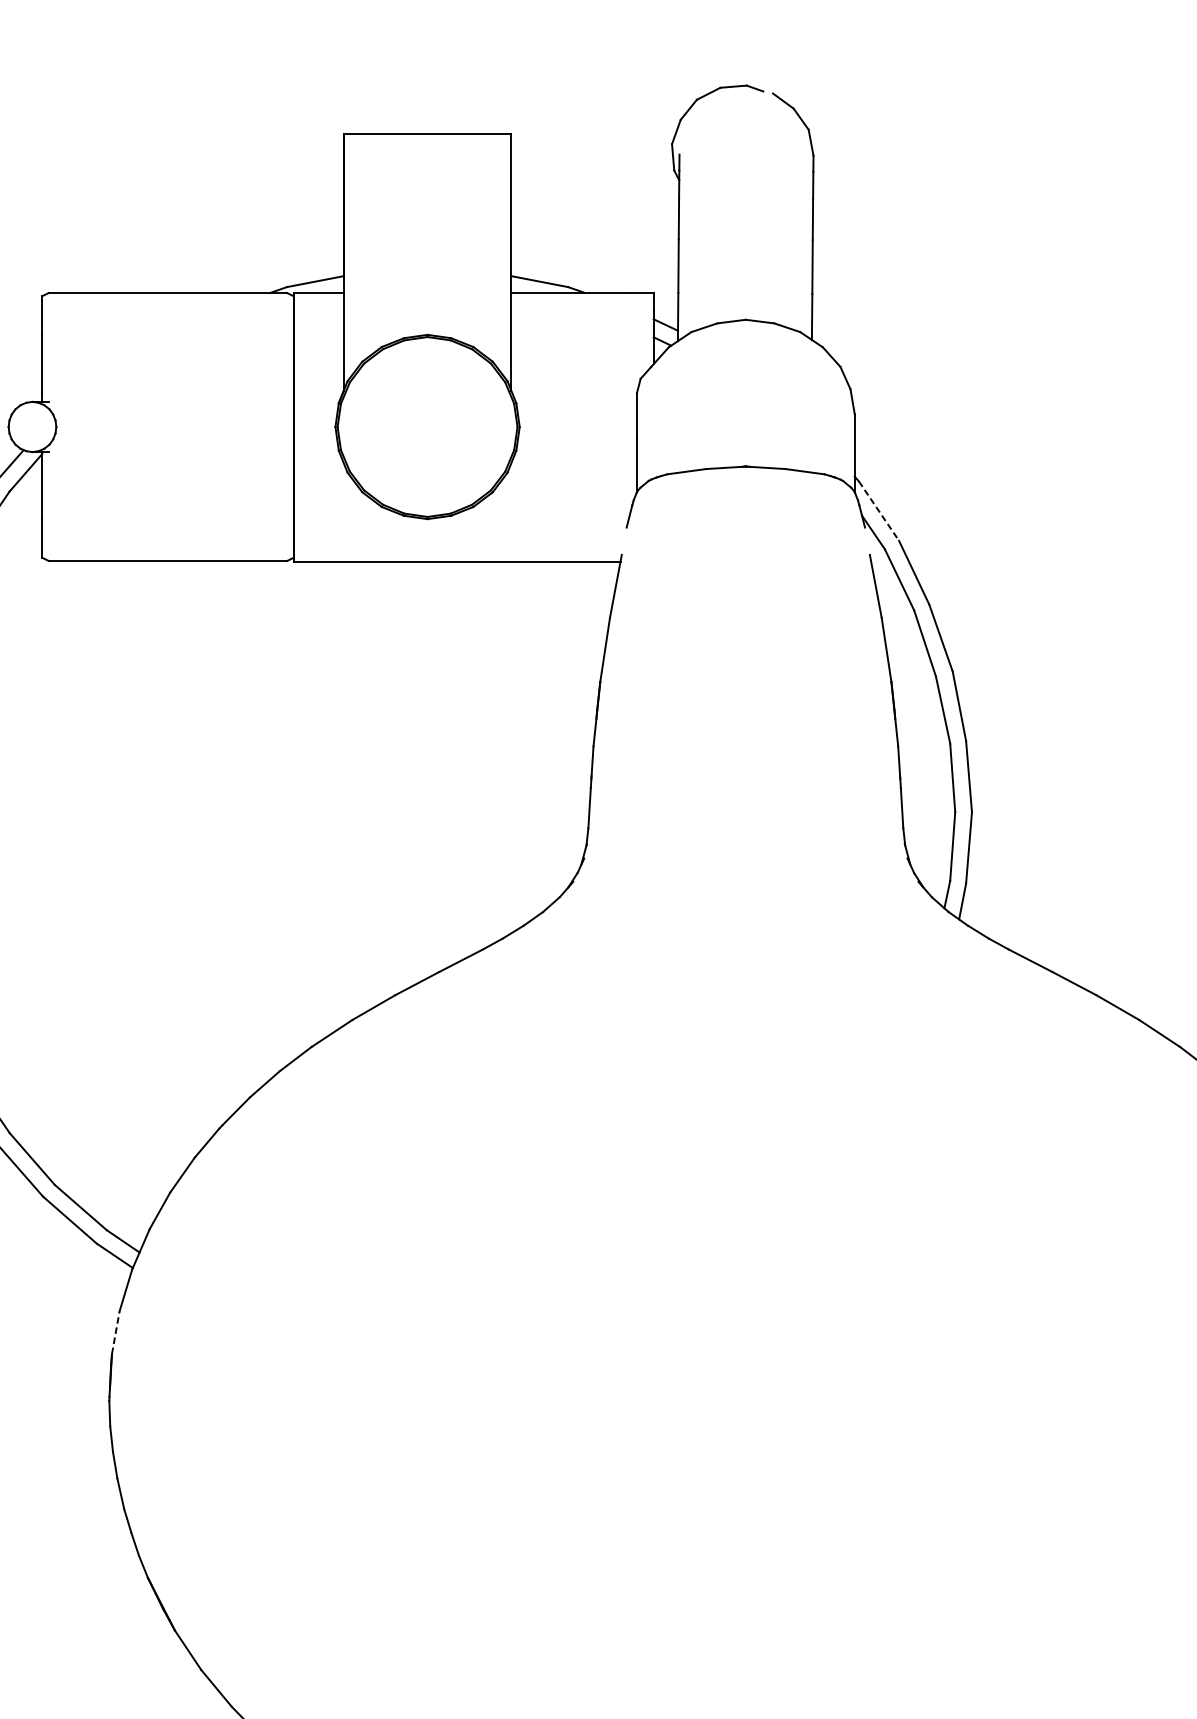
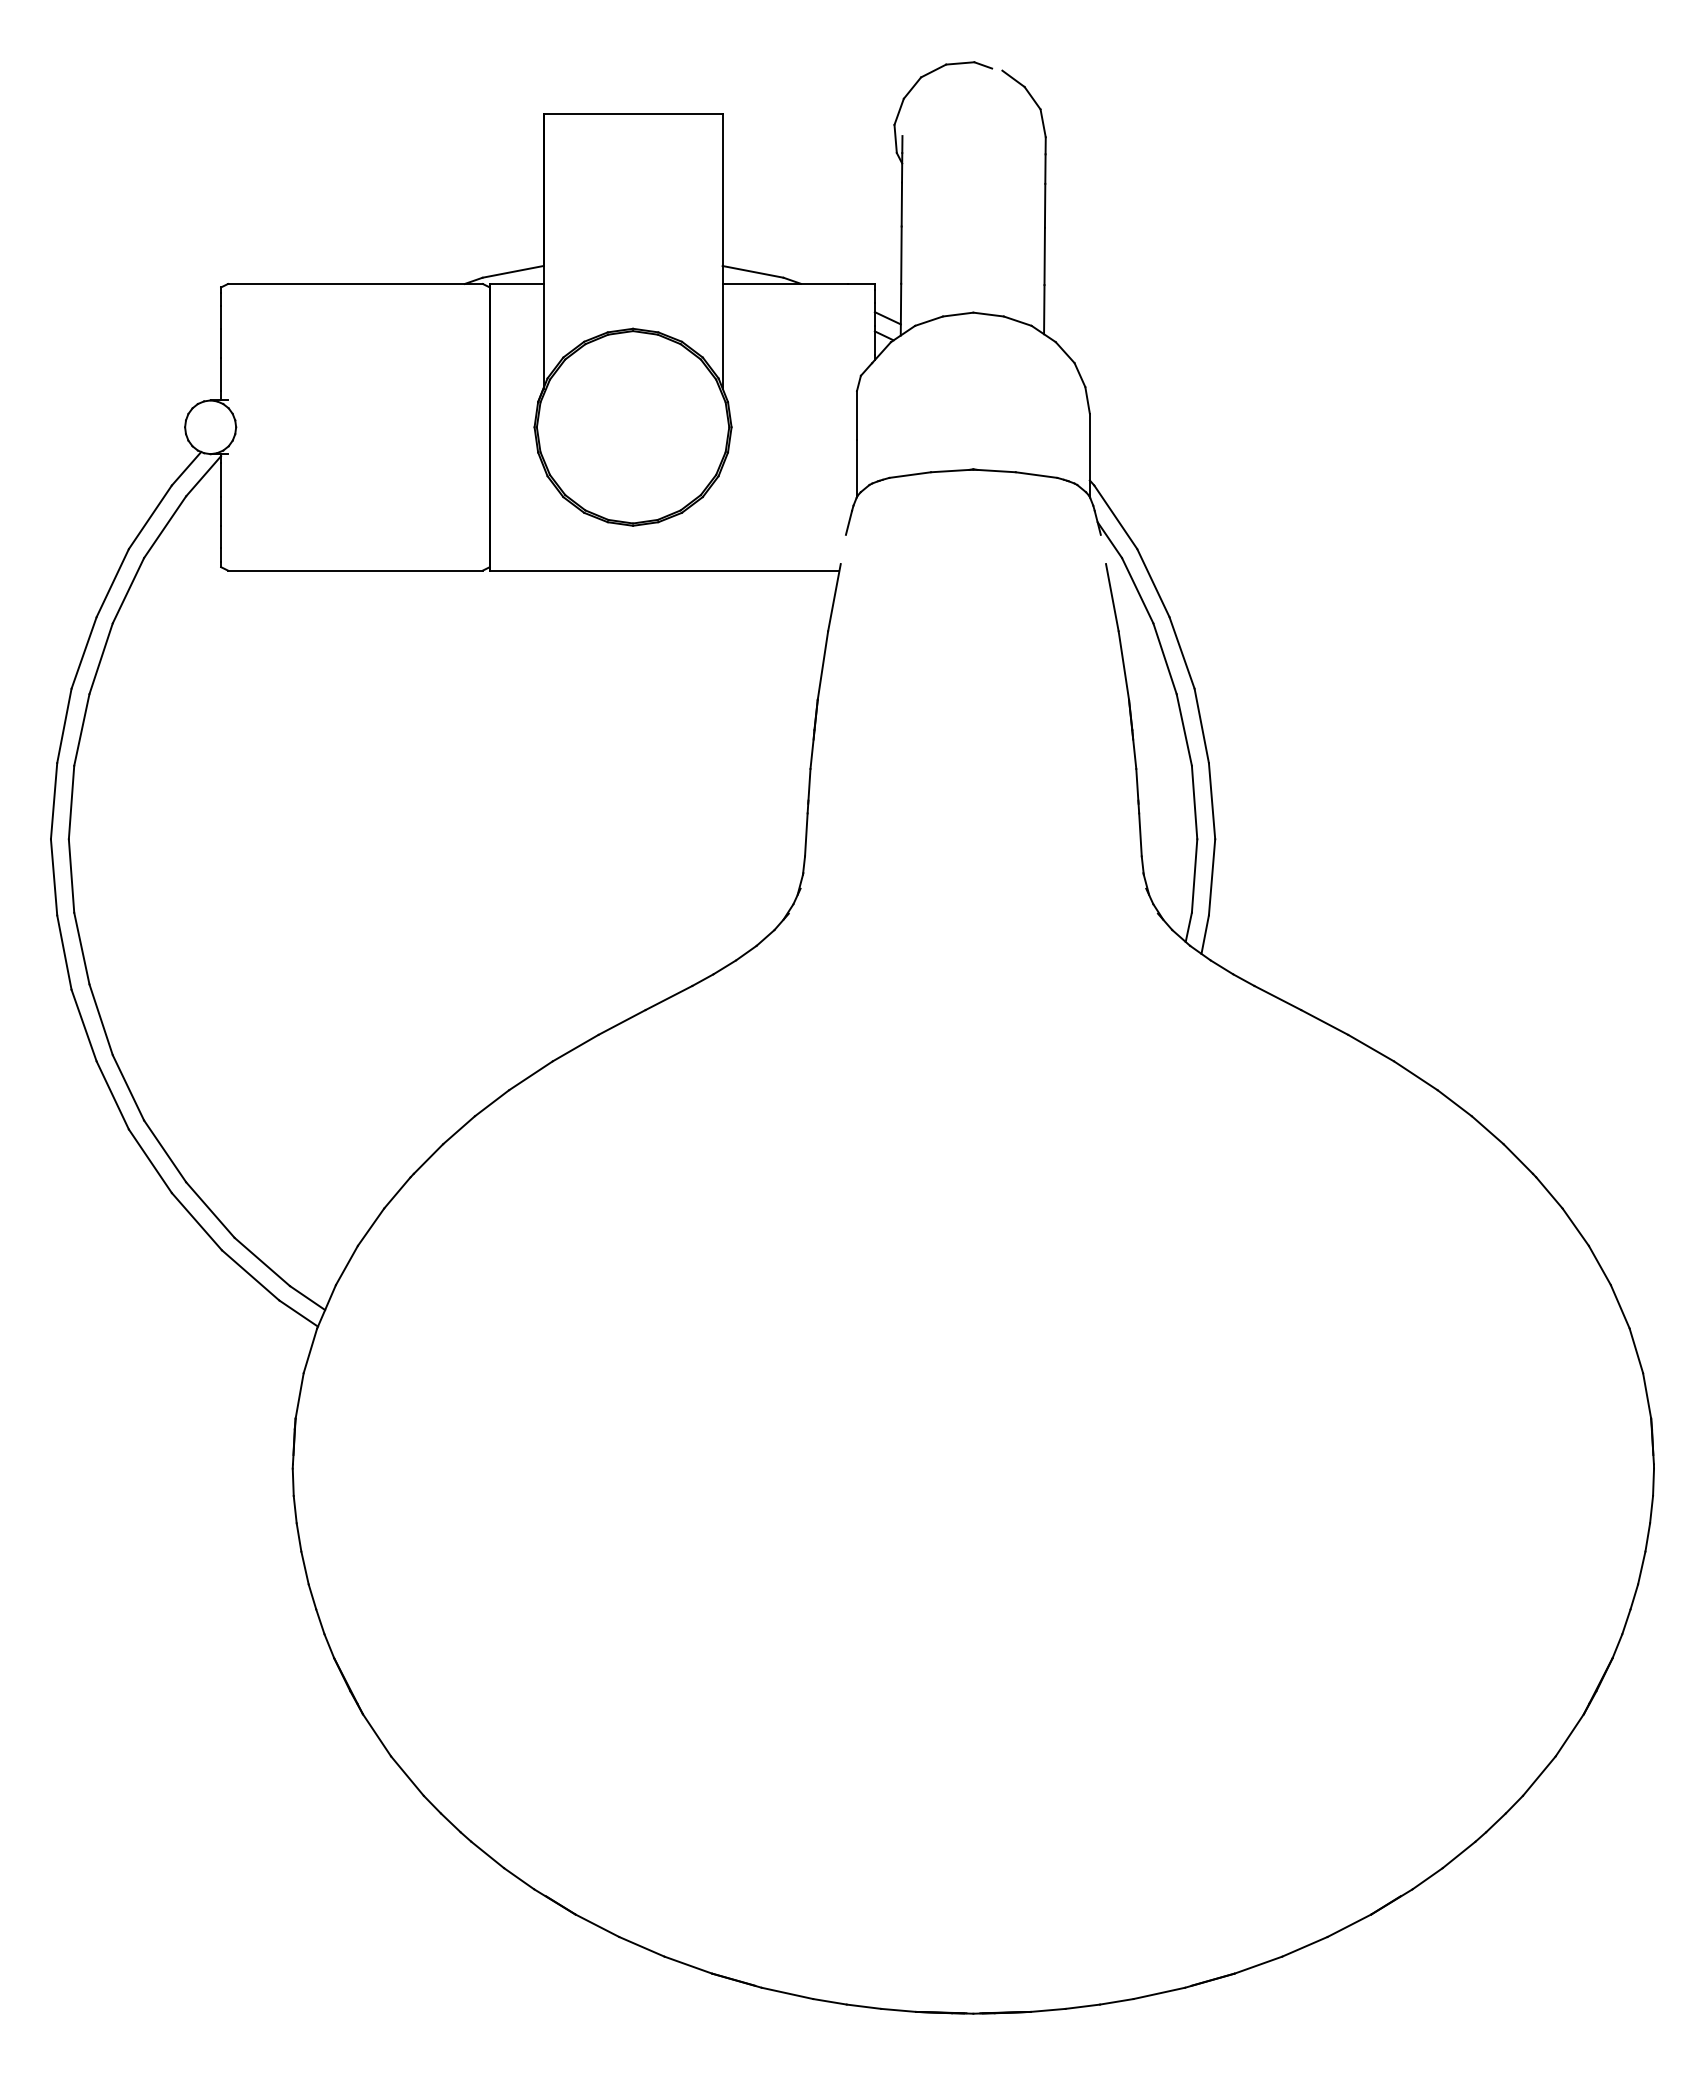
line: (879, 511) -> (1116, 517), dashed -> solid
line: (115, 1332) -> (299, 1395), dashed -> solid

